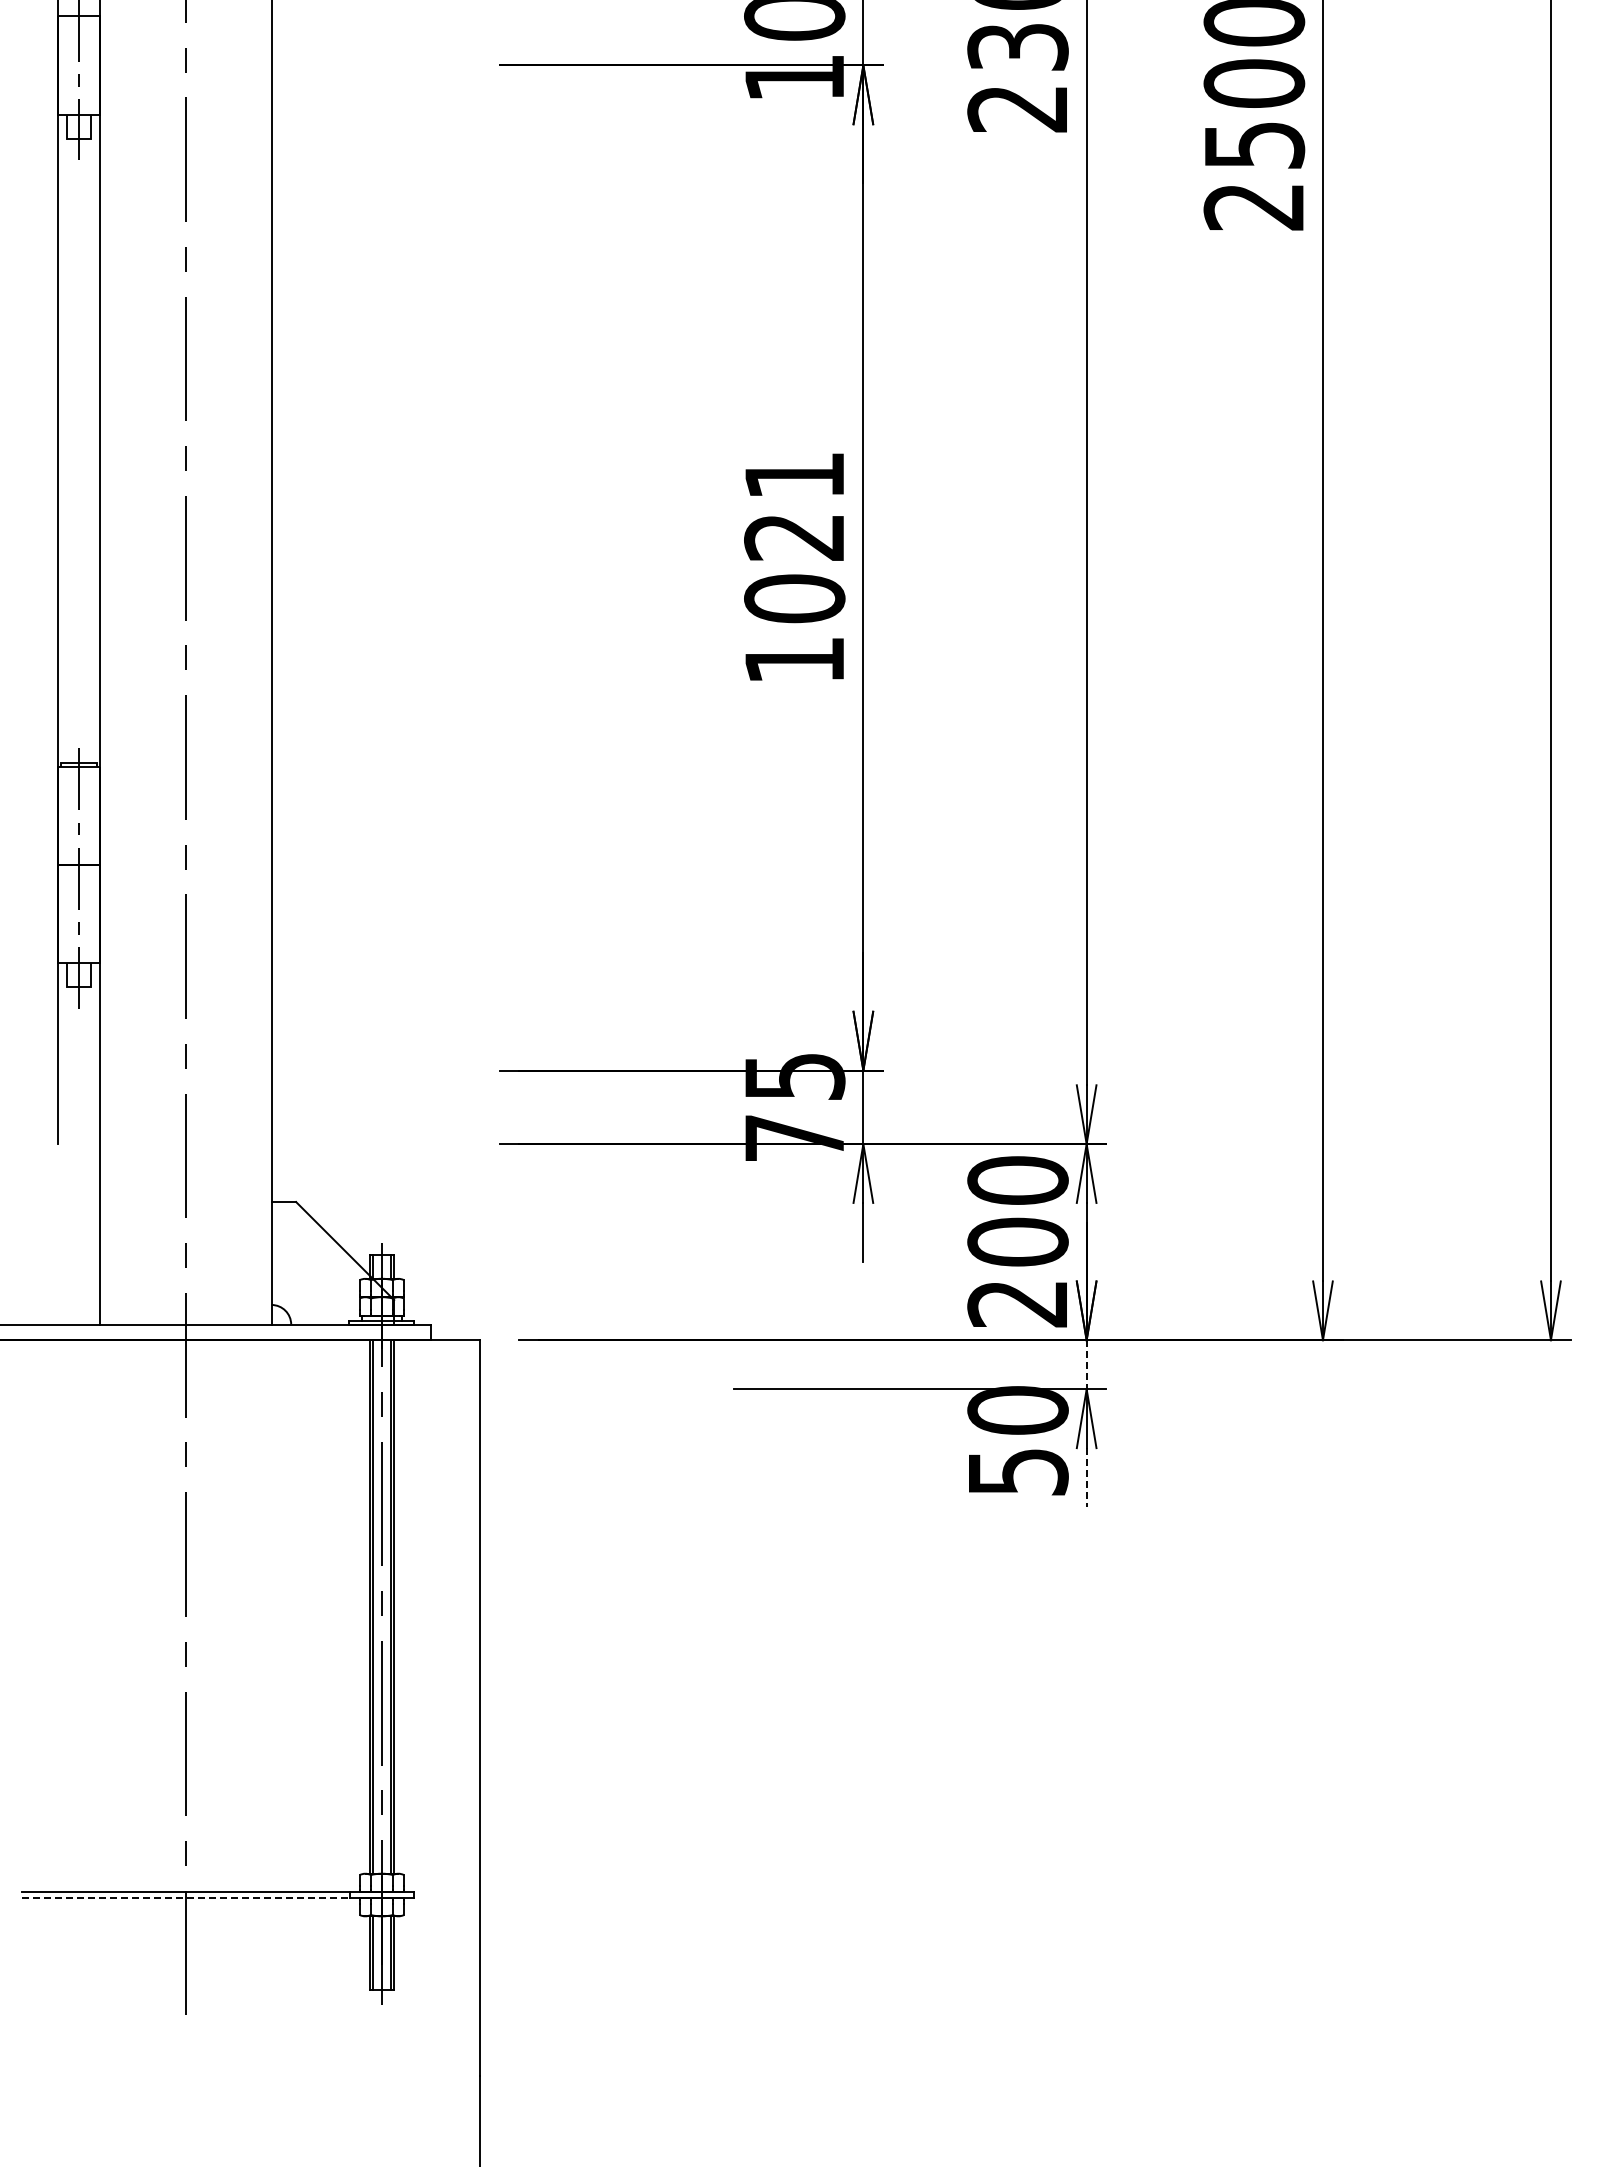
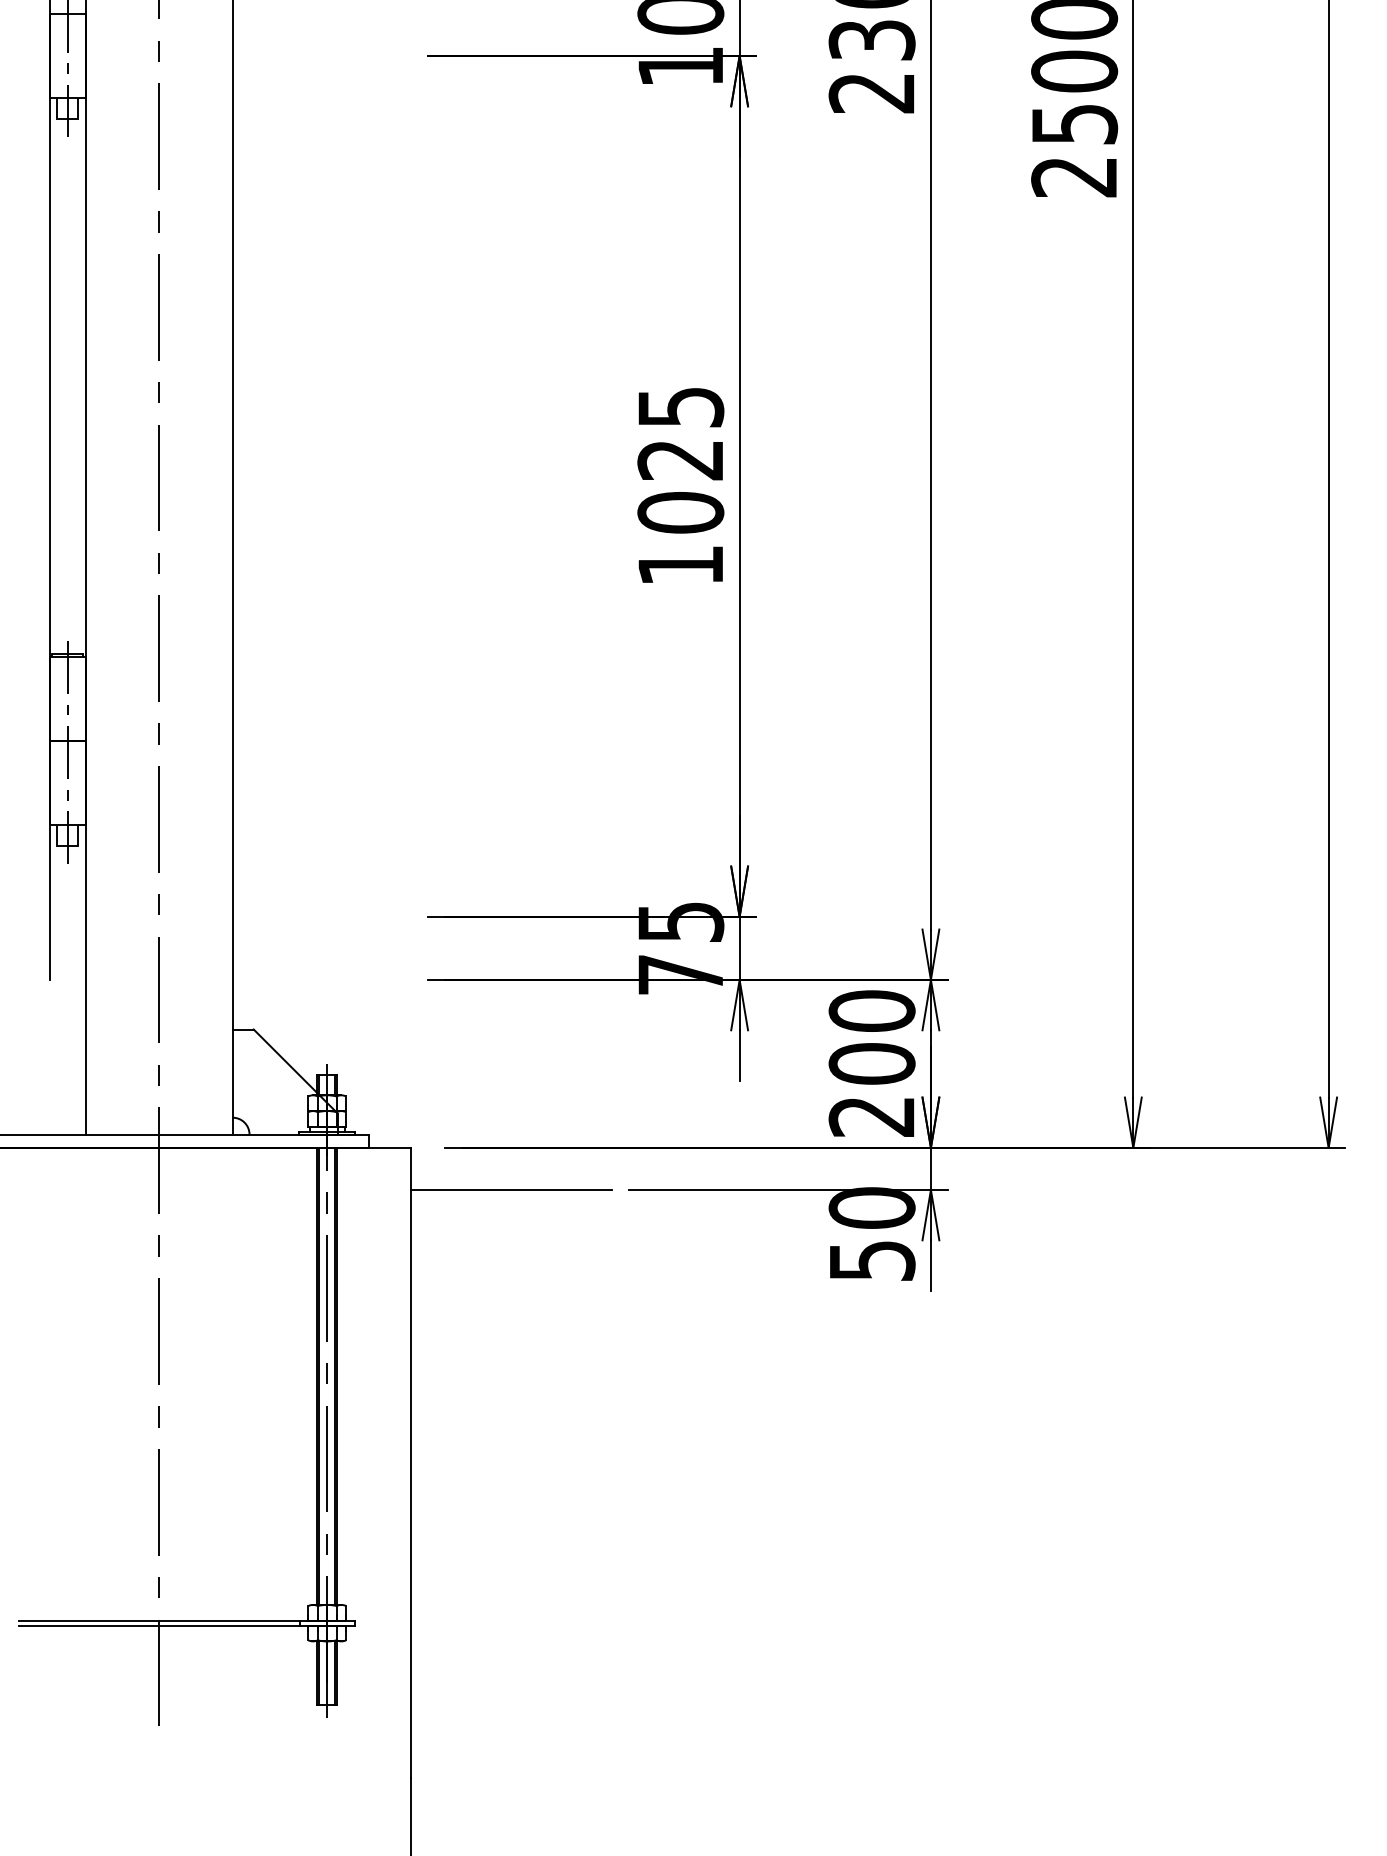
text: (795, 475) -> (681, 407), 1021 -> 1025
line: (1086, 1364) -> (930, 1168), dashed -> solid
line: (596, 1389) -> (511, 1190), added
line: (1086, 1478) -> (930, 1266), dashed -> solid
line: (186, 1897) -> (159, 1625), dashed -> solid

